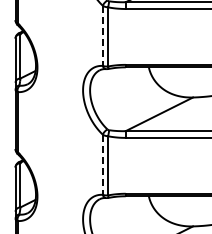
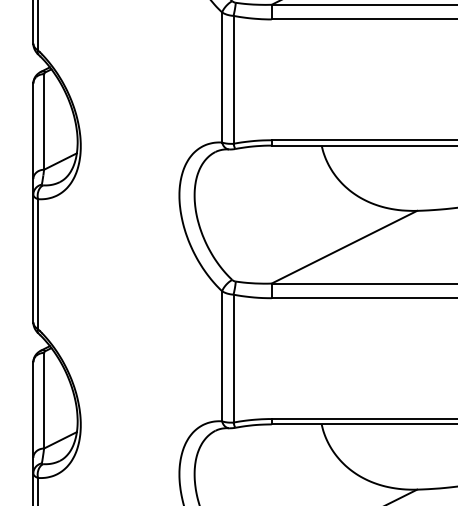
line: (102, 36) -> (221, 78), dashed -> solid
line: (102, 165) -> (221, 357), dashed -> solid

